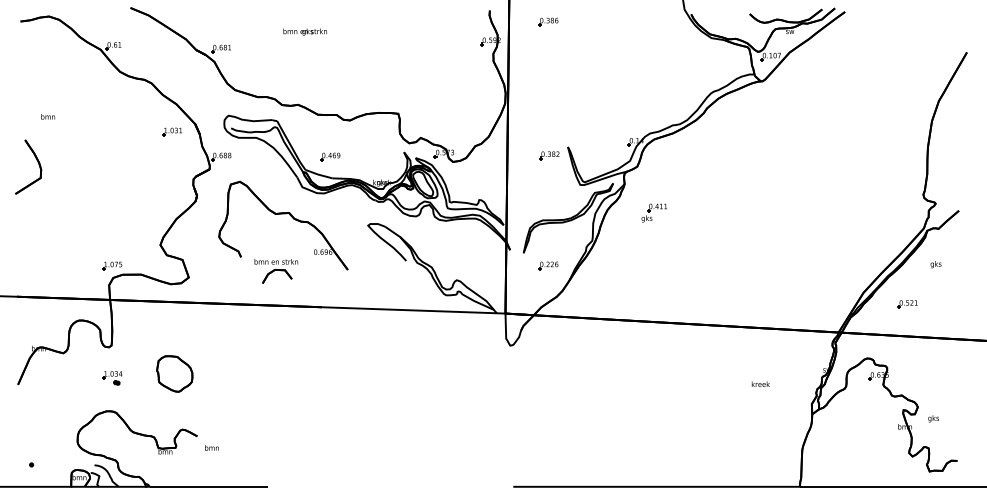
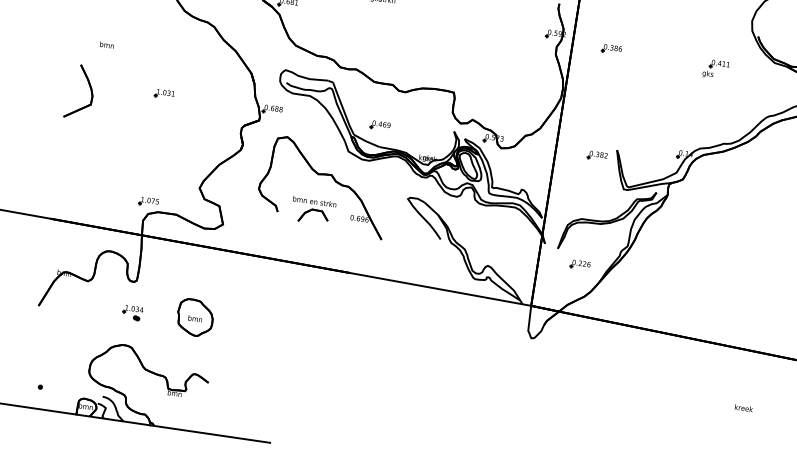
part: (548, 21) -> (612, 48), moved
part: (171, 131) -> (164, 93), moved
part: (653, 212) -> (715, 68), moved
part: (276, 271) -> (313, 211), moved
text: (760, 384) -> (743, 408), moved
text: (211, 447) -> (194, 318), moved

